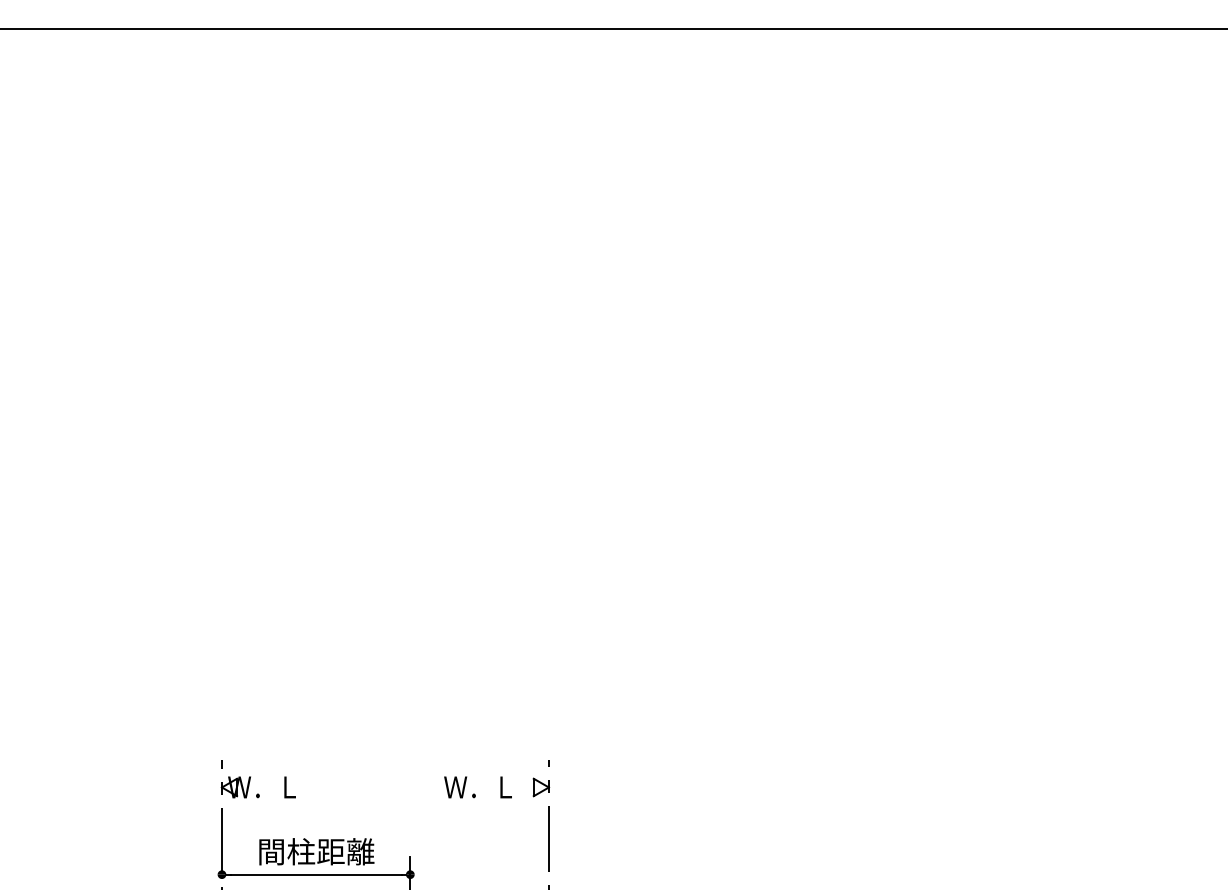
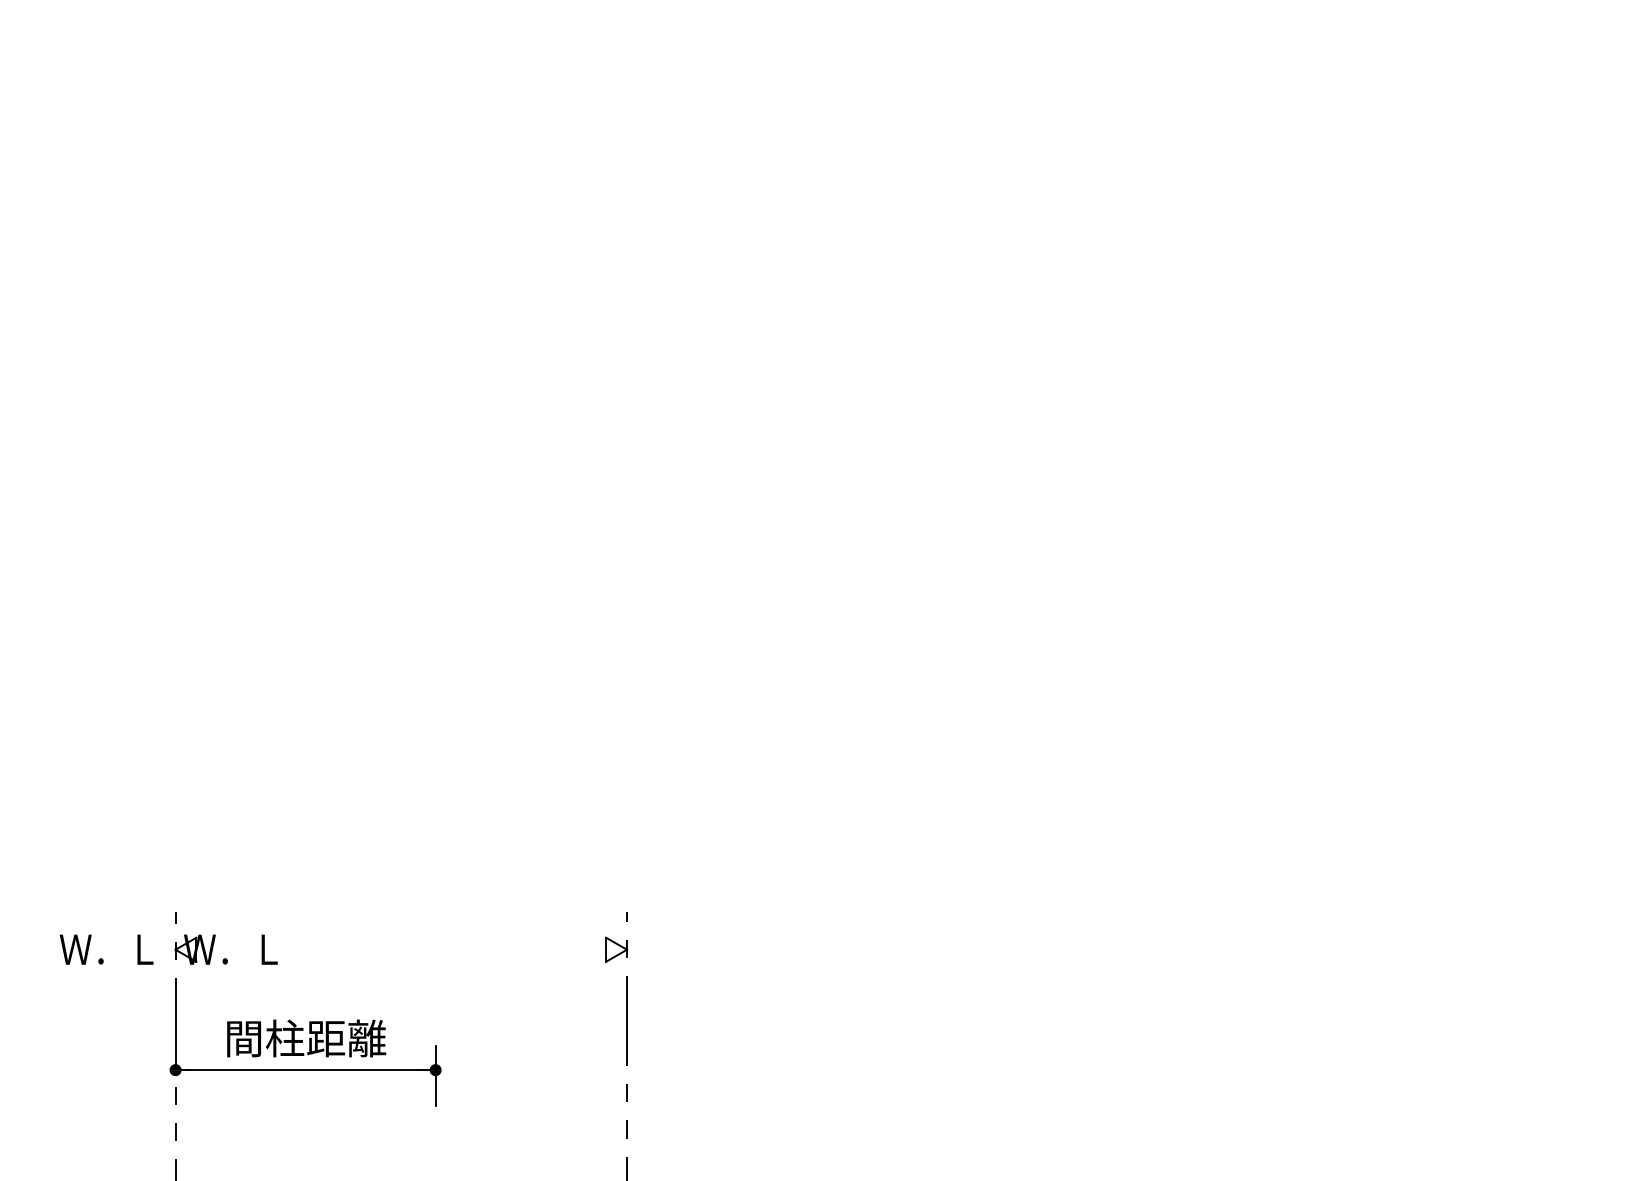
text: (477, 787) -> (105, 949), moved

